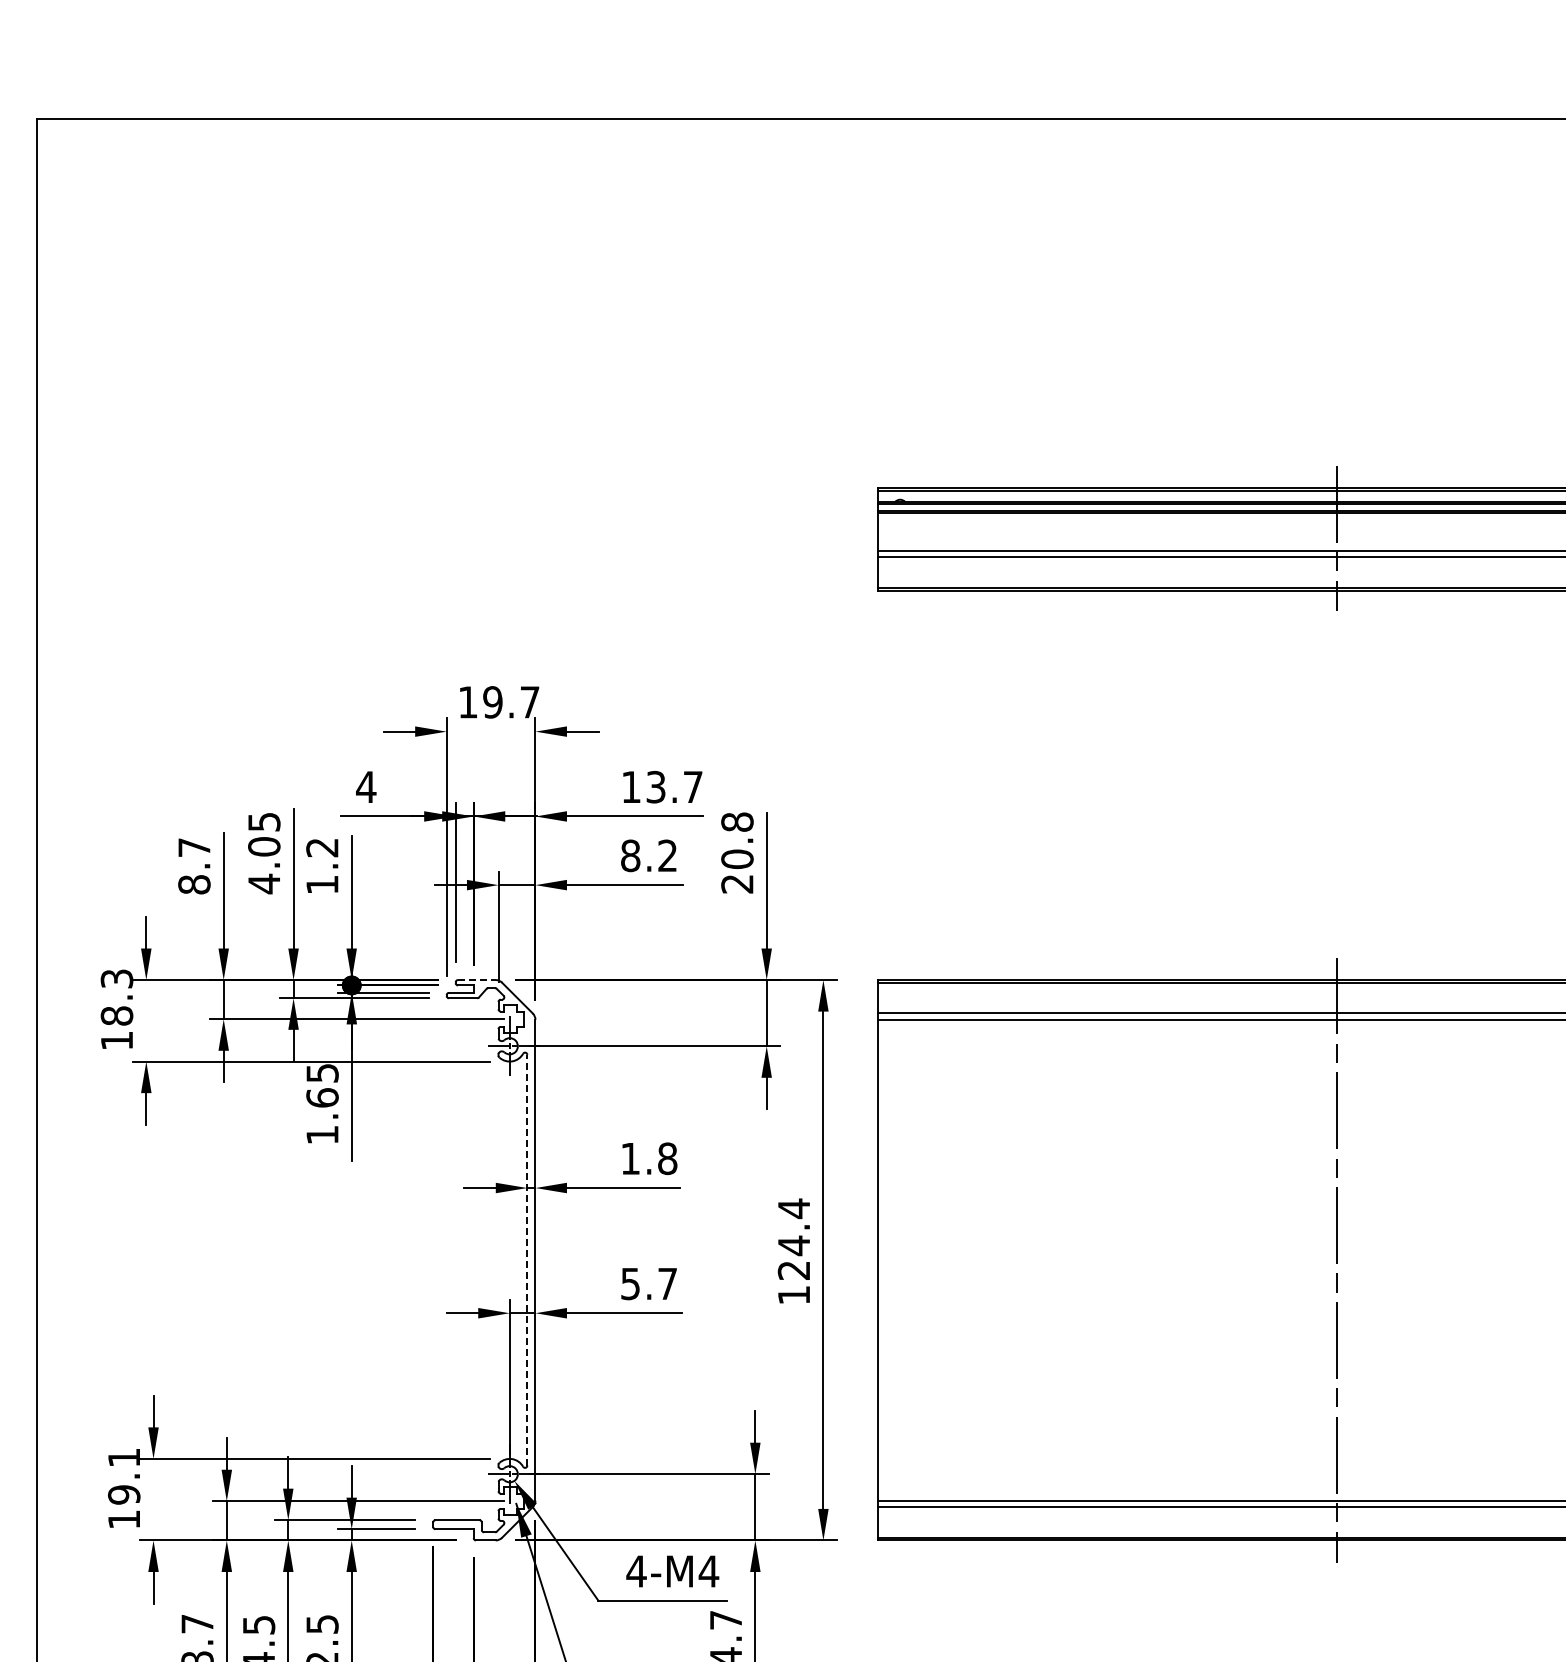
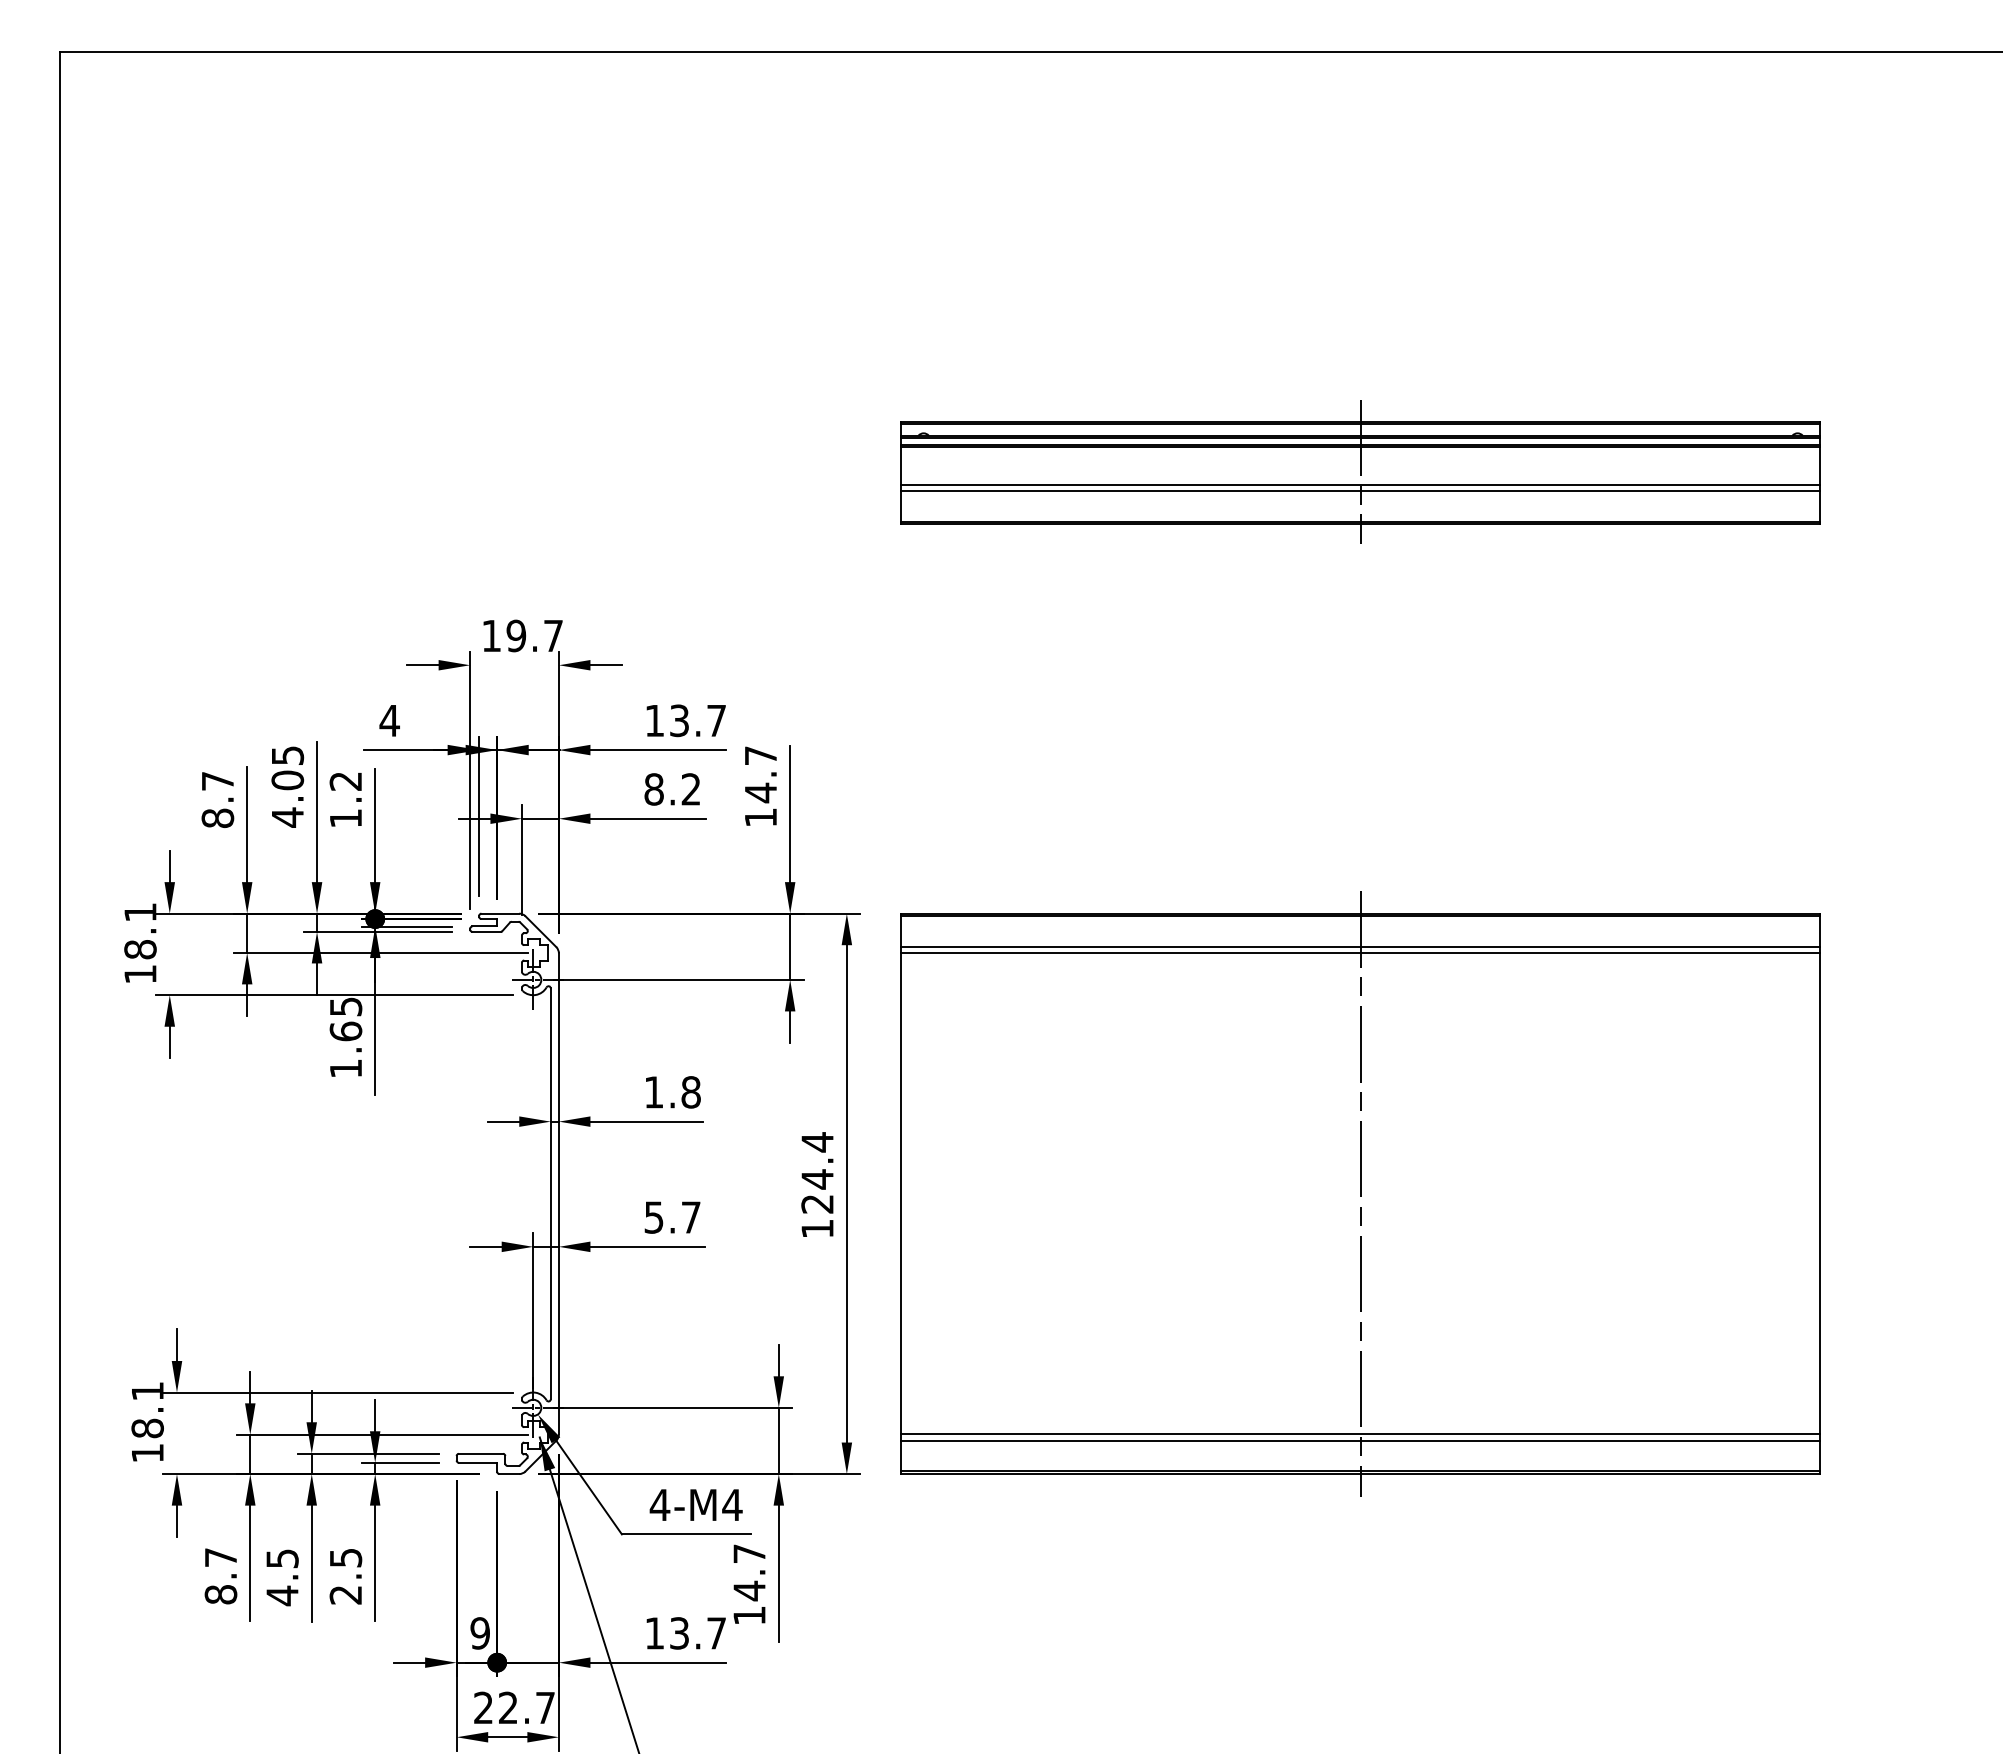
text: (737, 852) -> (760, 786), 20.8 -> 14.7
text: (117, 978) -> (140, 912), 18.3 -> 18.1
line: (477, 979) -> (500, 913), dashed -> solid
line: (527, 1259) -> (550, 1193), dashed -> solid
text: (124, 1494) -> (147, 1428), 19.1 -> 18.1

